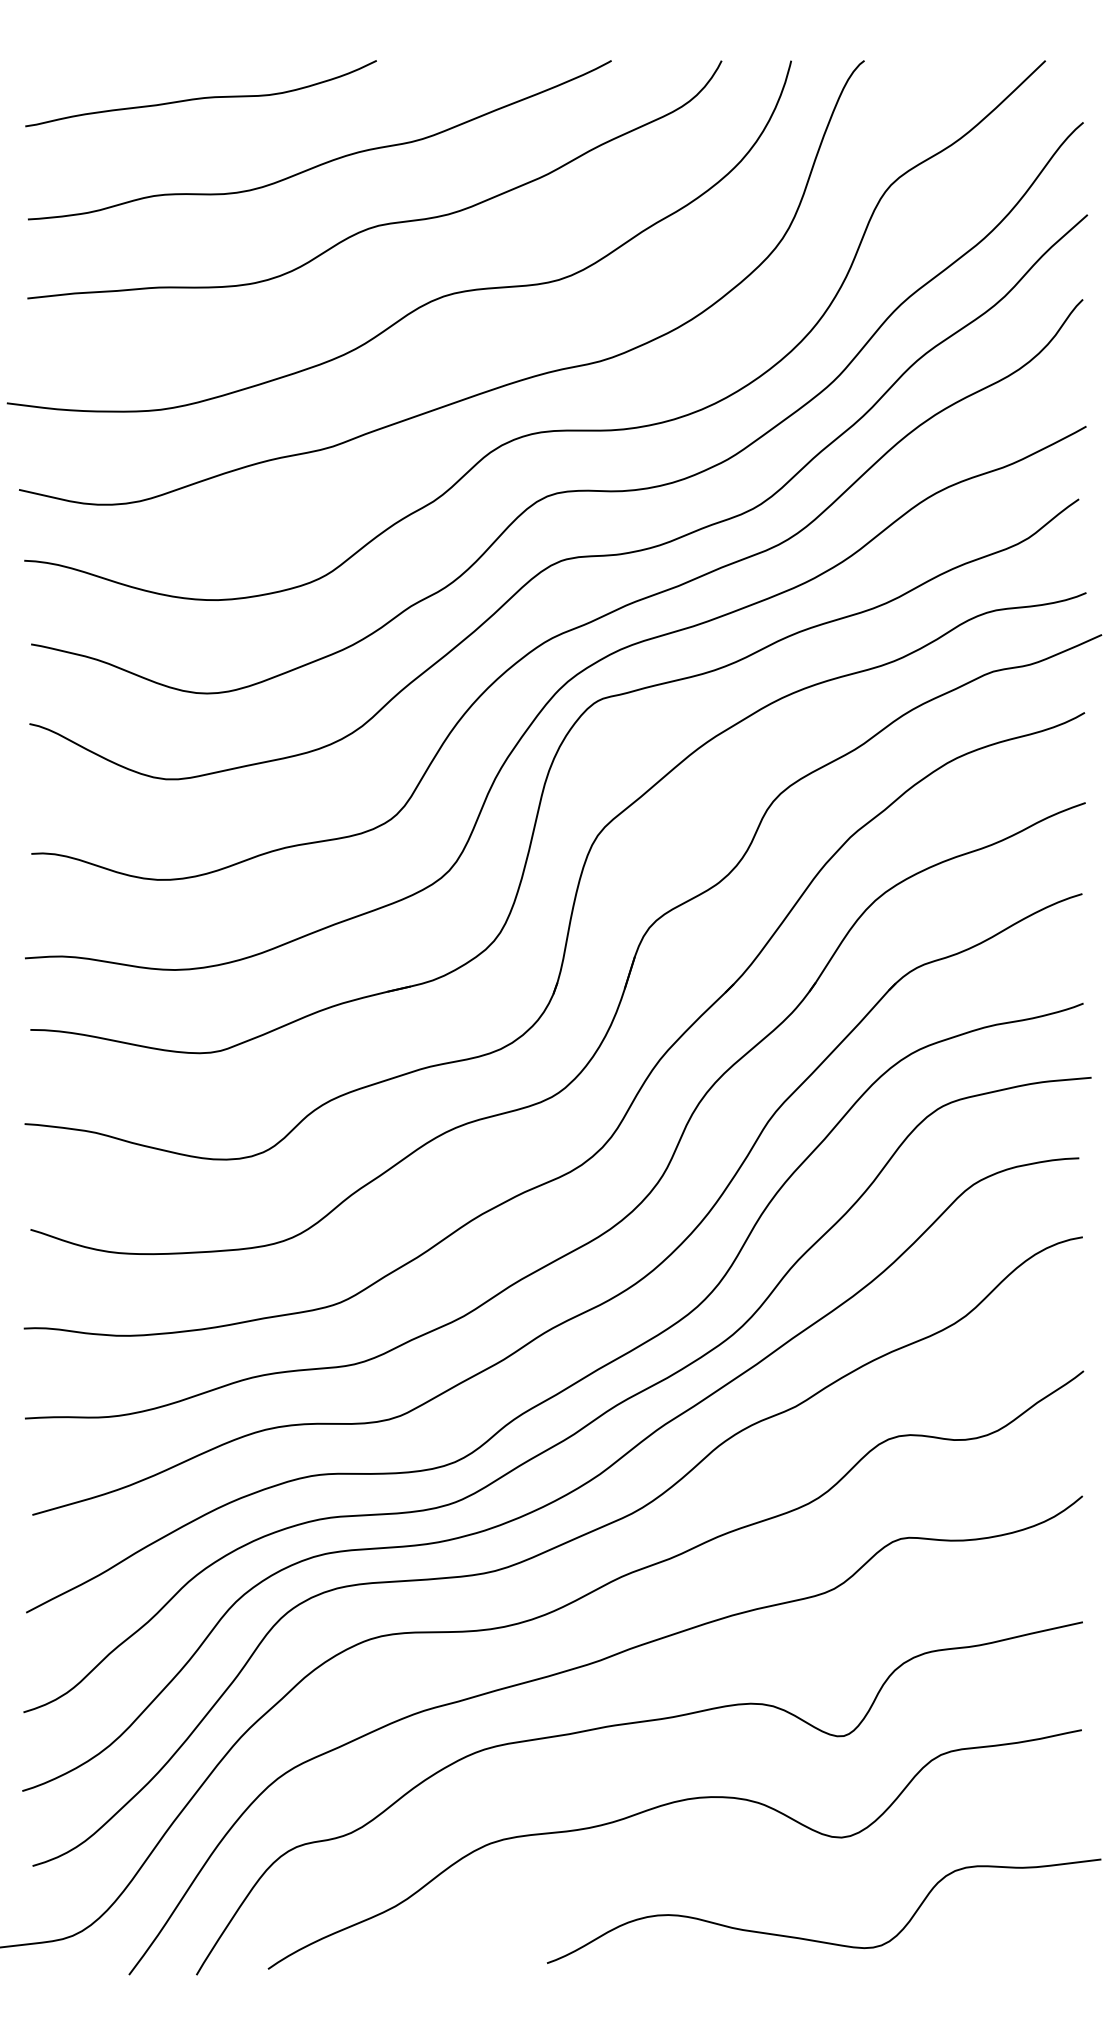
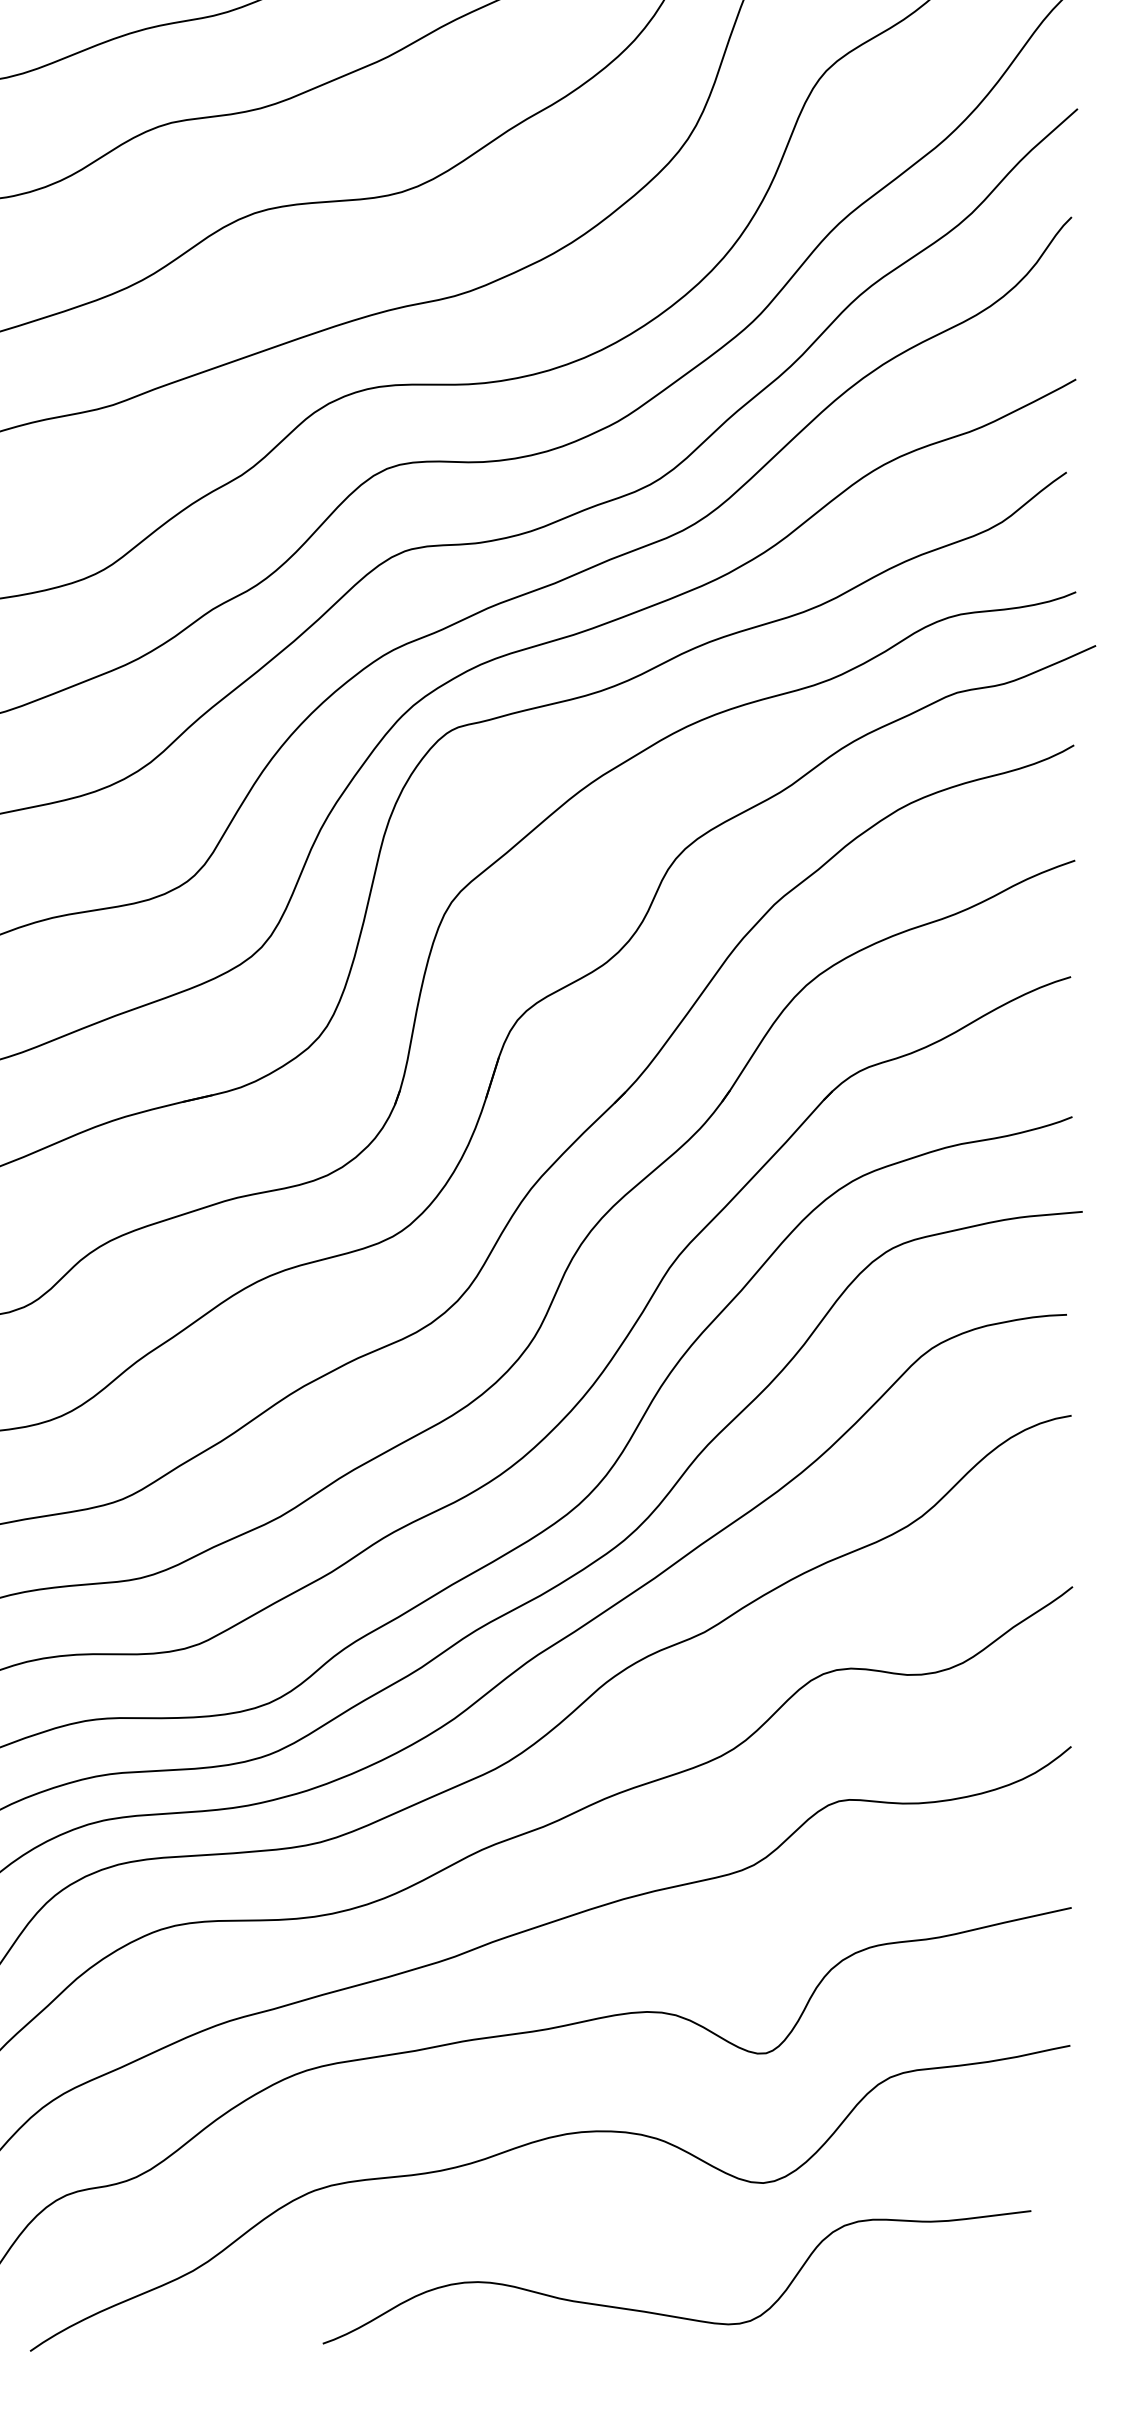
curve: (819, 1940) -> (671, 2314), moved

